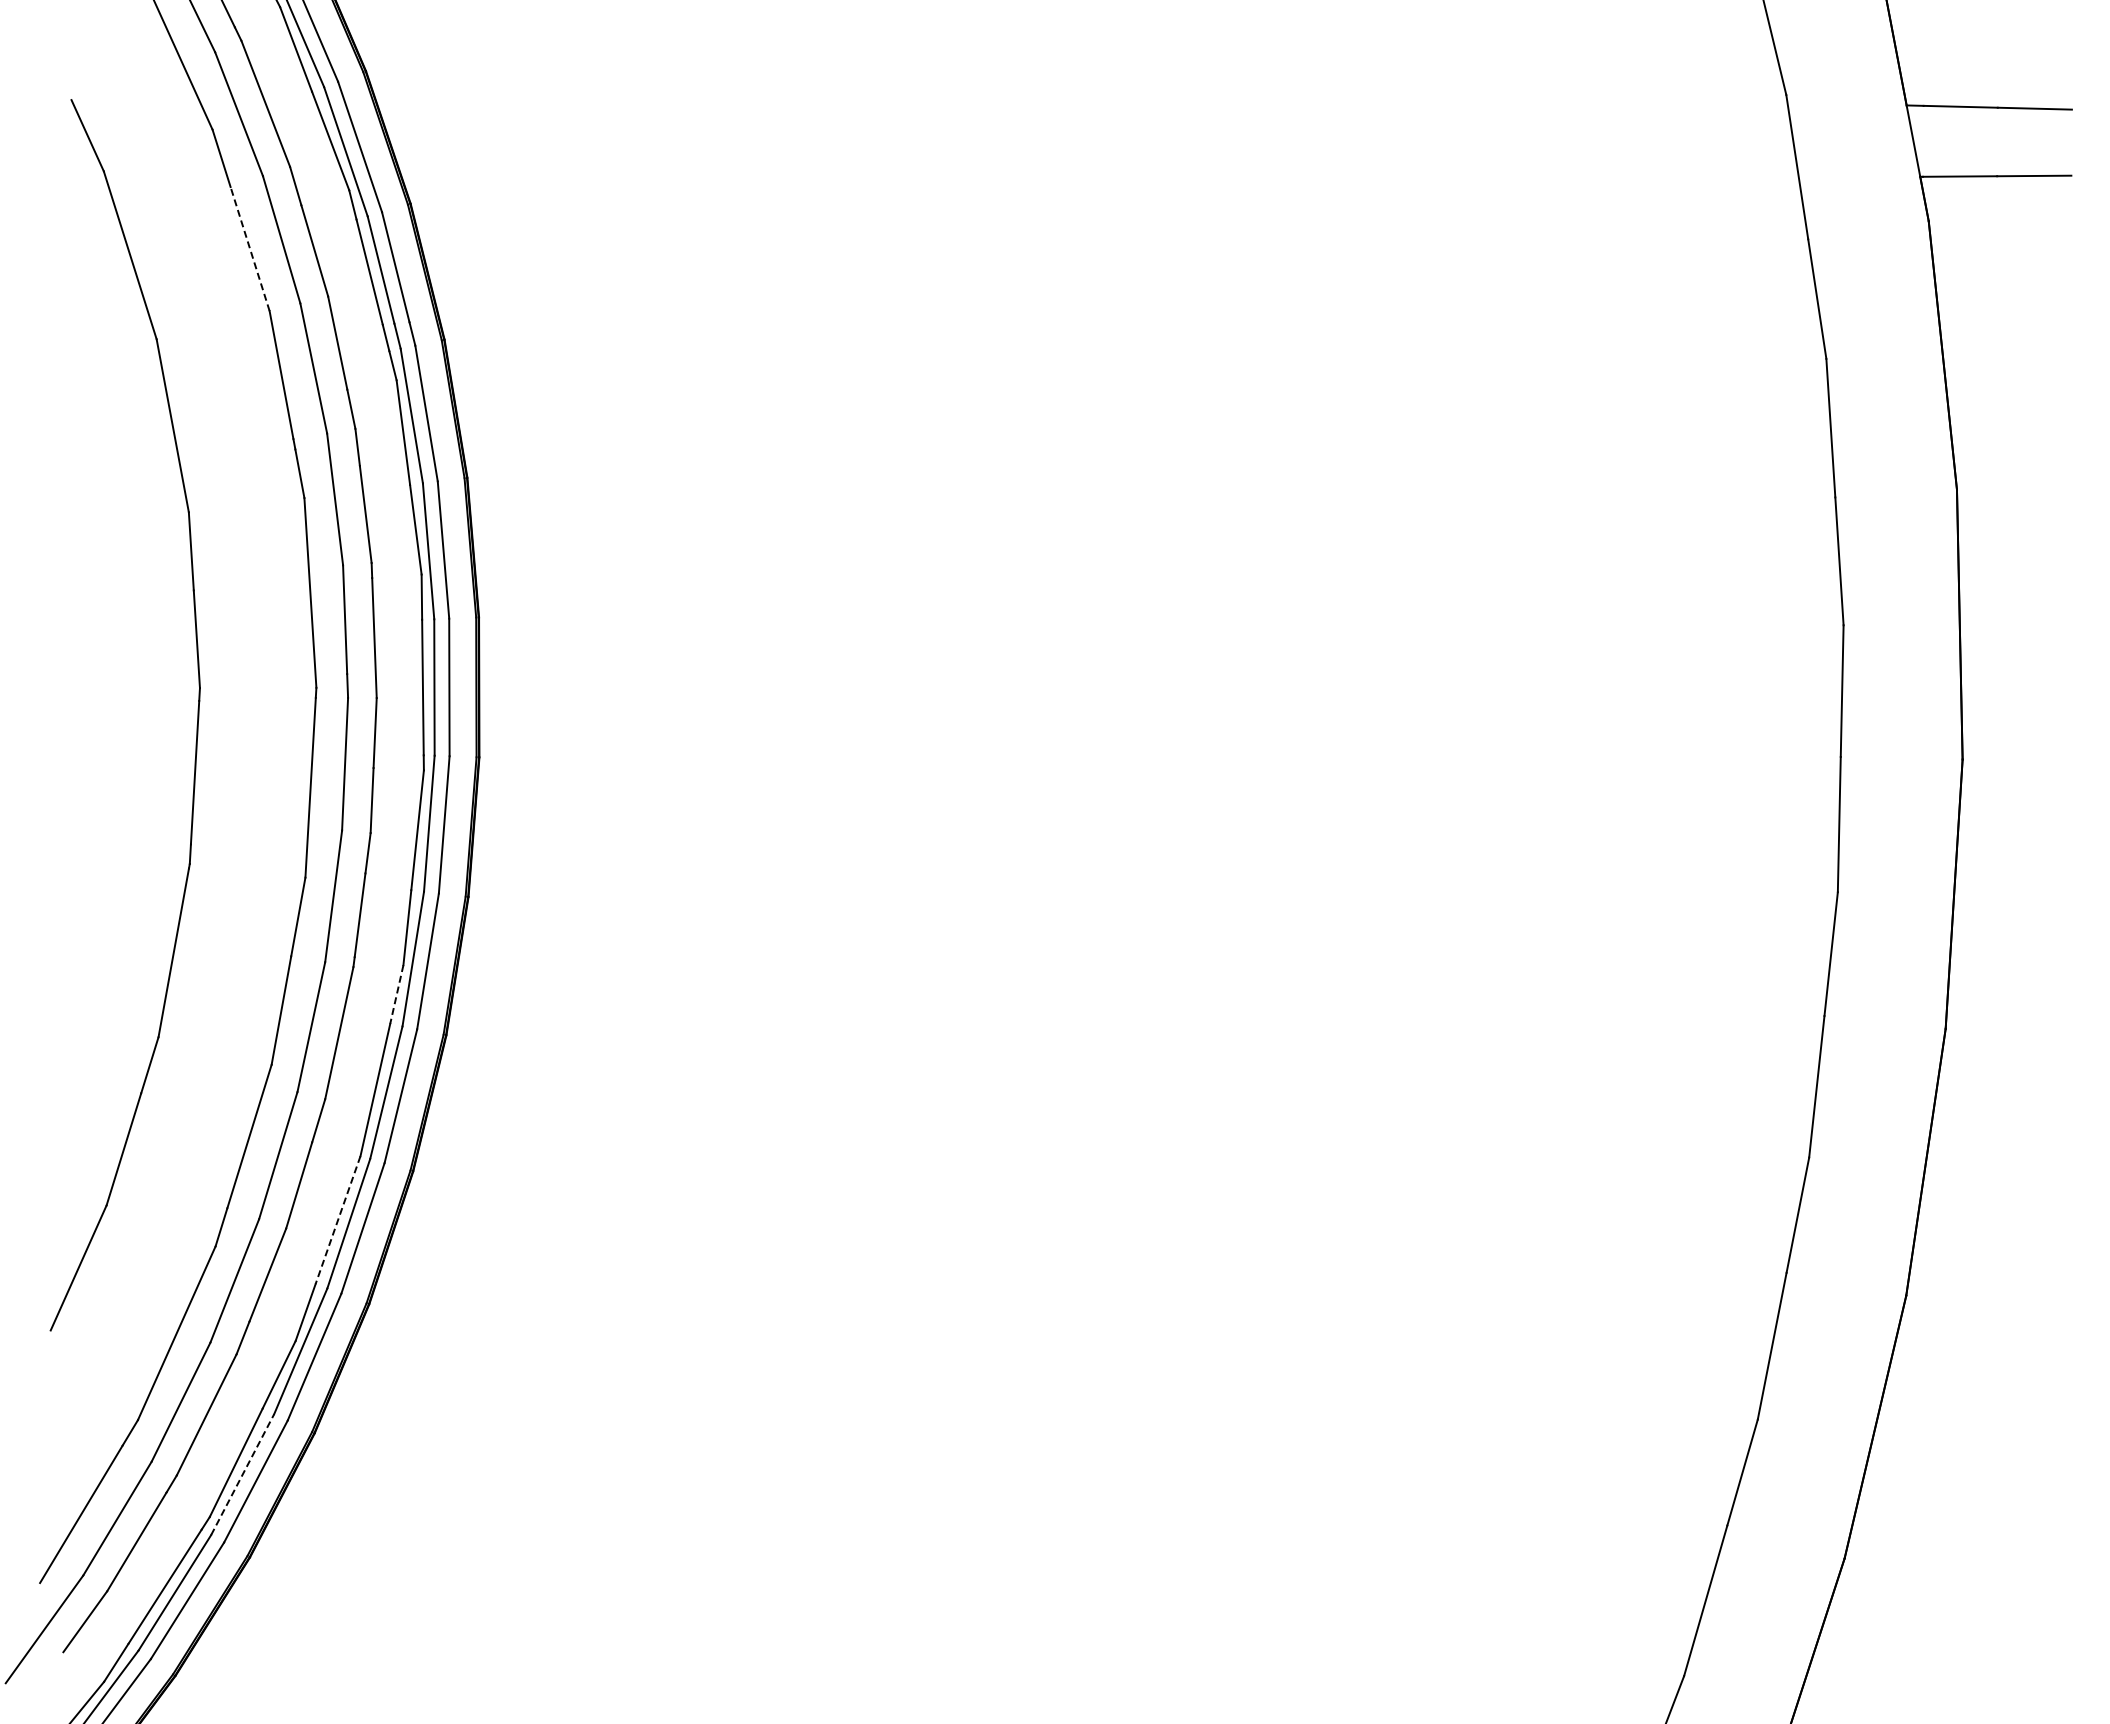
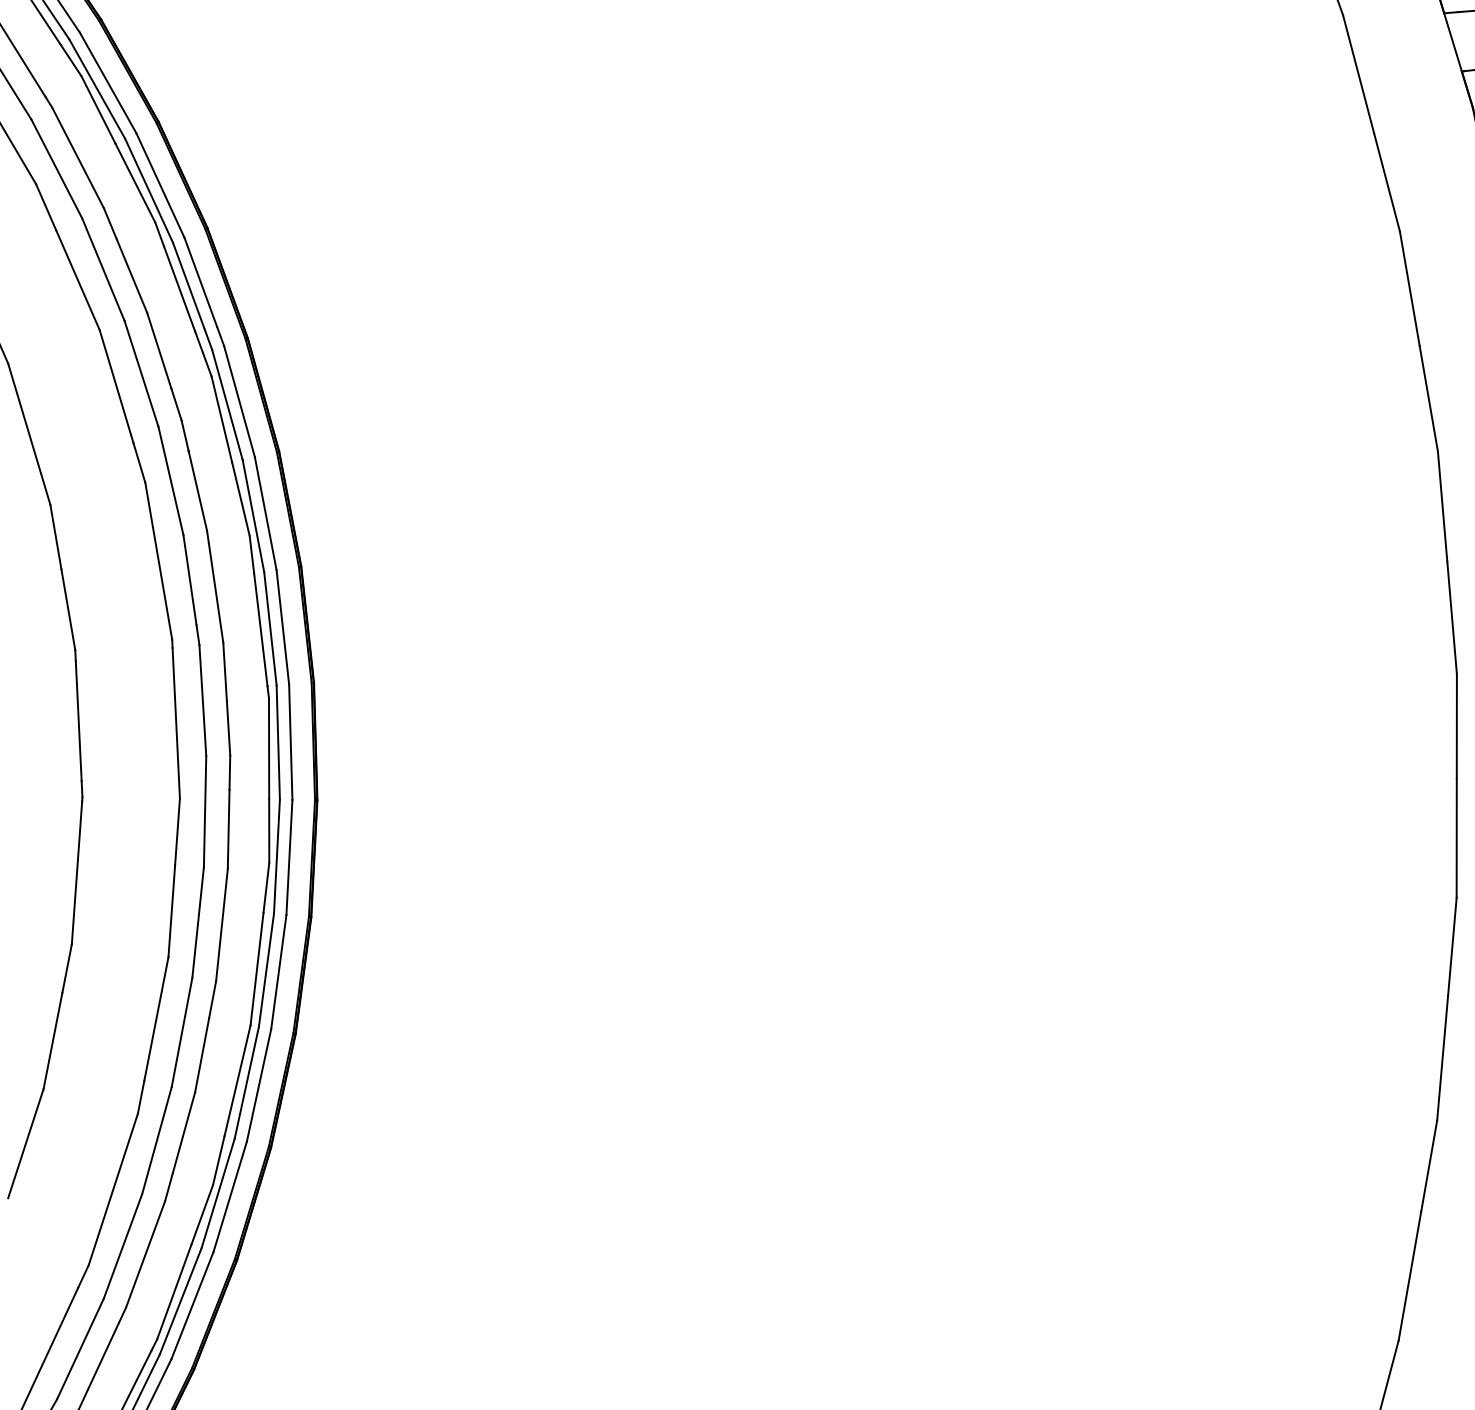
line: (249, 248) -> (77, 279), dashed -> solid
line: (396, 995) -> (266, 888), dashed -> solid
line: (338, 1220) -> (237, 1081), dashed -> solid
line: (242, 1474) -> (180, 1301), dashed -> solid

